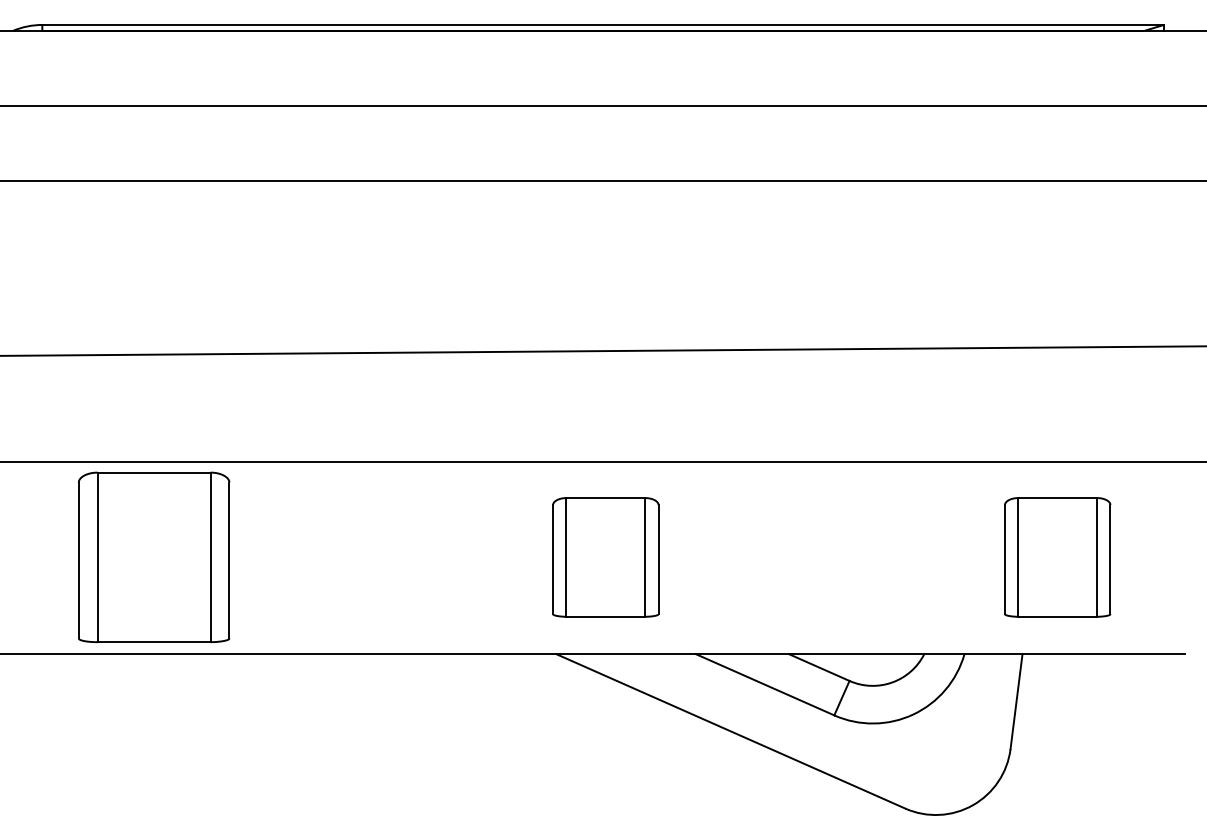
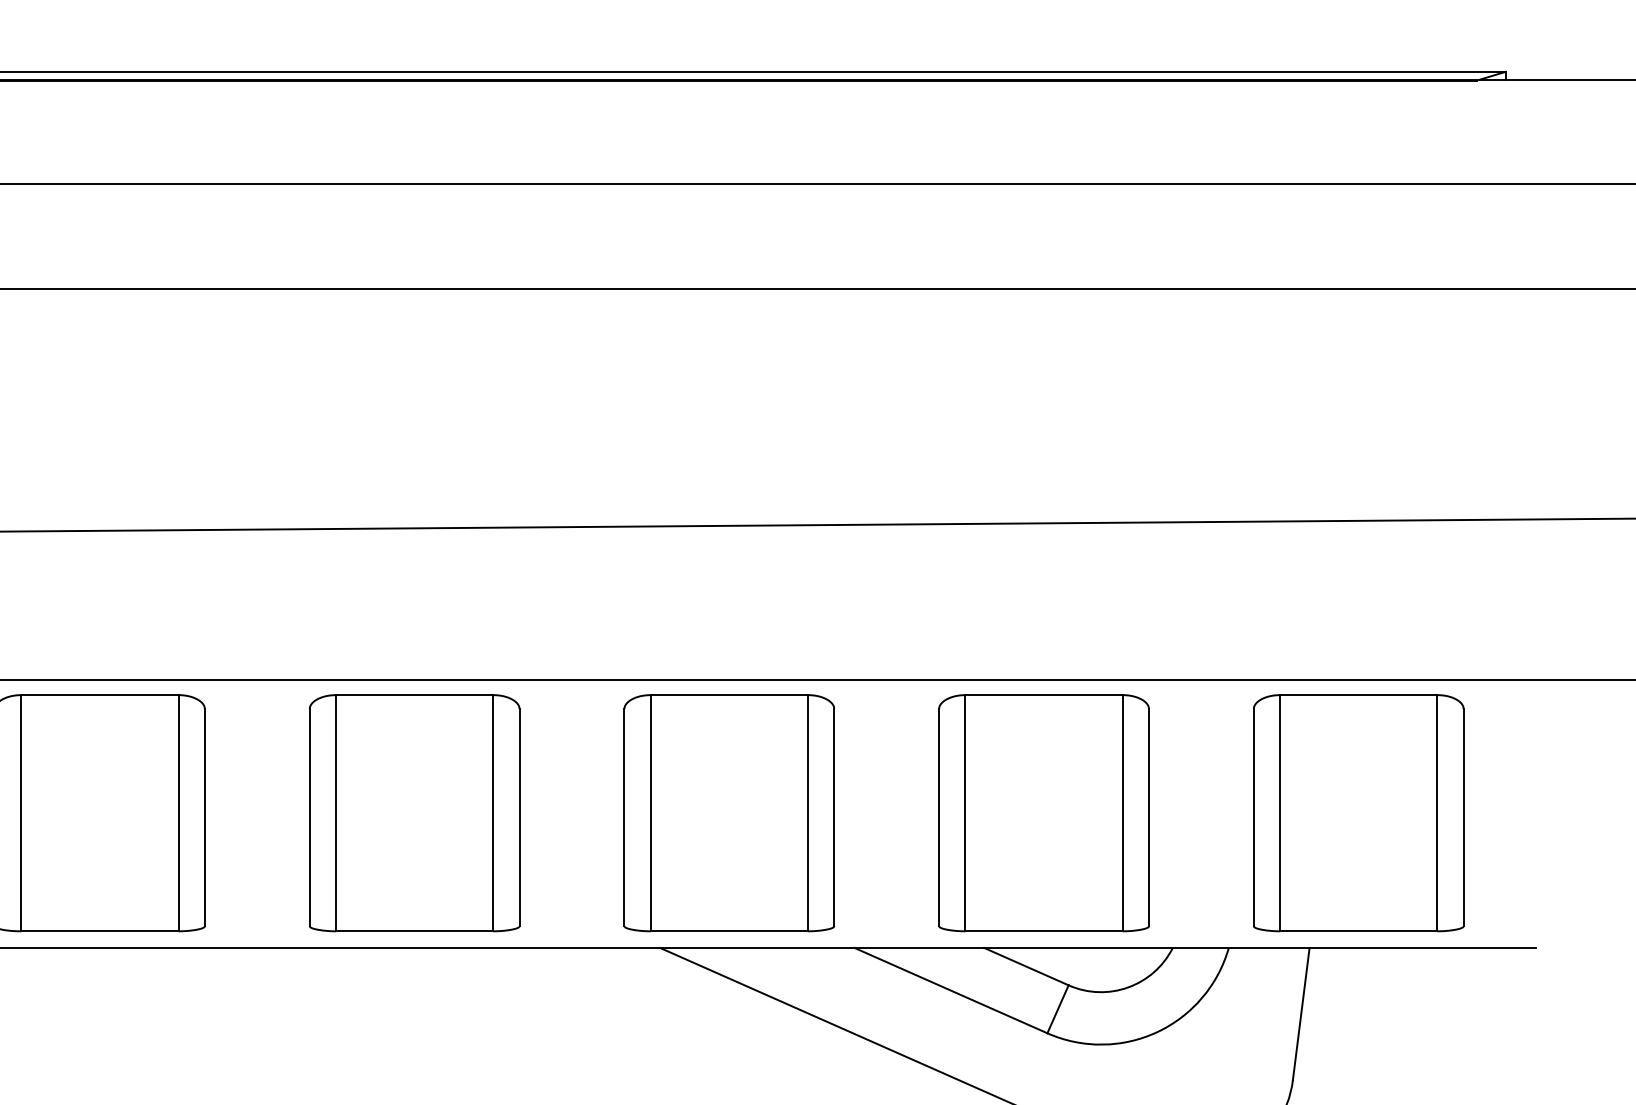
part: (379, 557) -> (413, 813), added
part: (605, 557) -> (728, 813), size x1.43
part: (831, 557) -> (1043, 813), added
part: (1057, 557) -> (1358, 813), size x1.43

